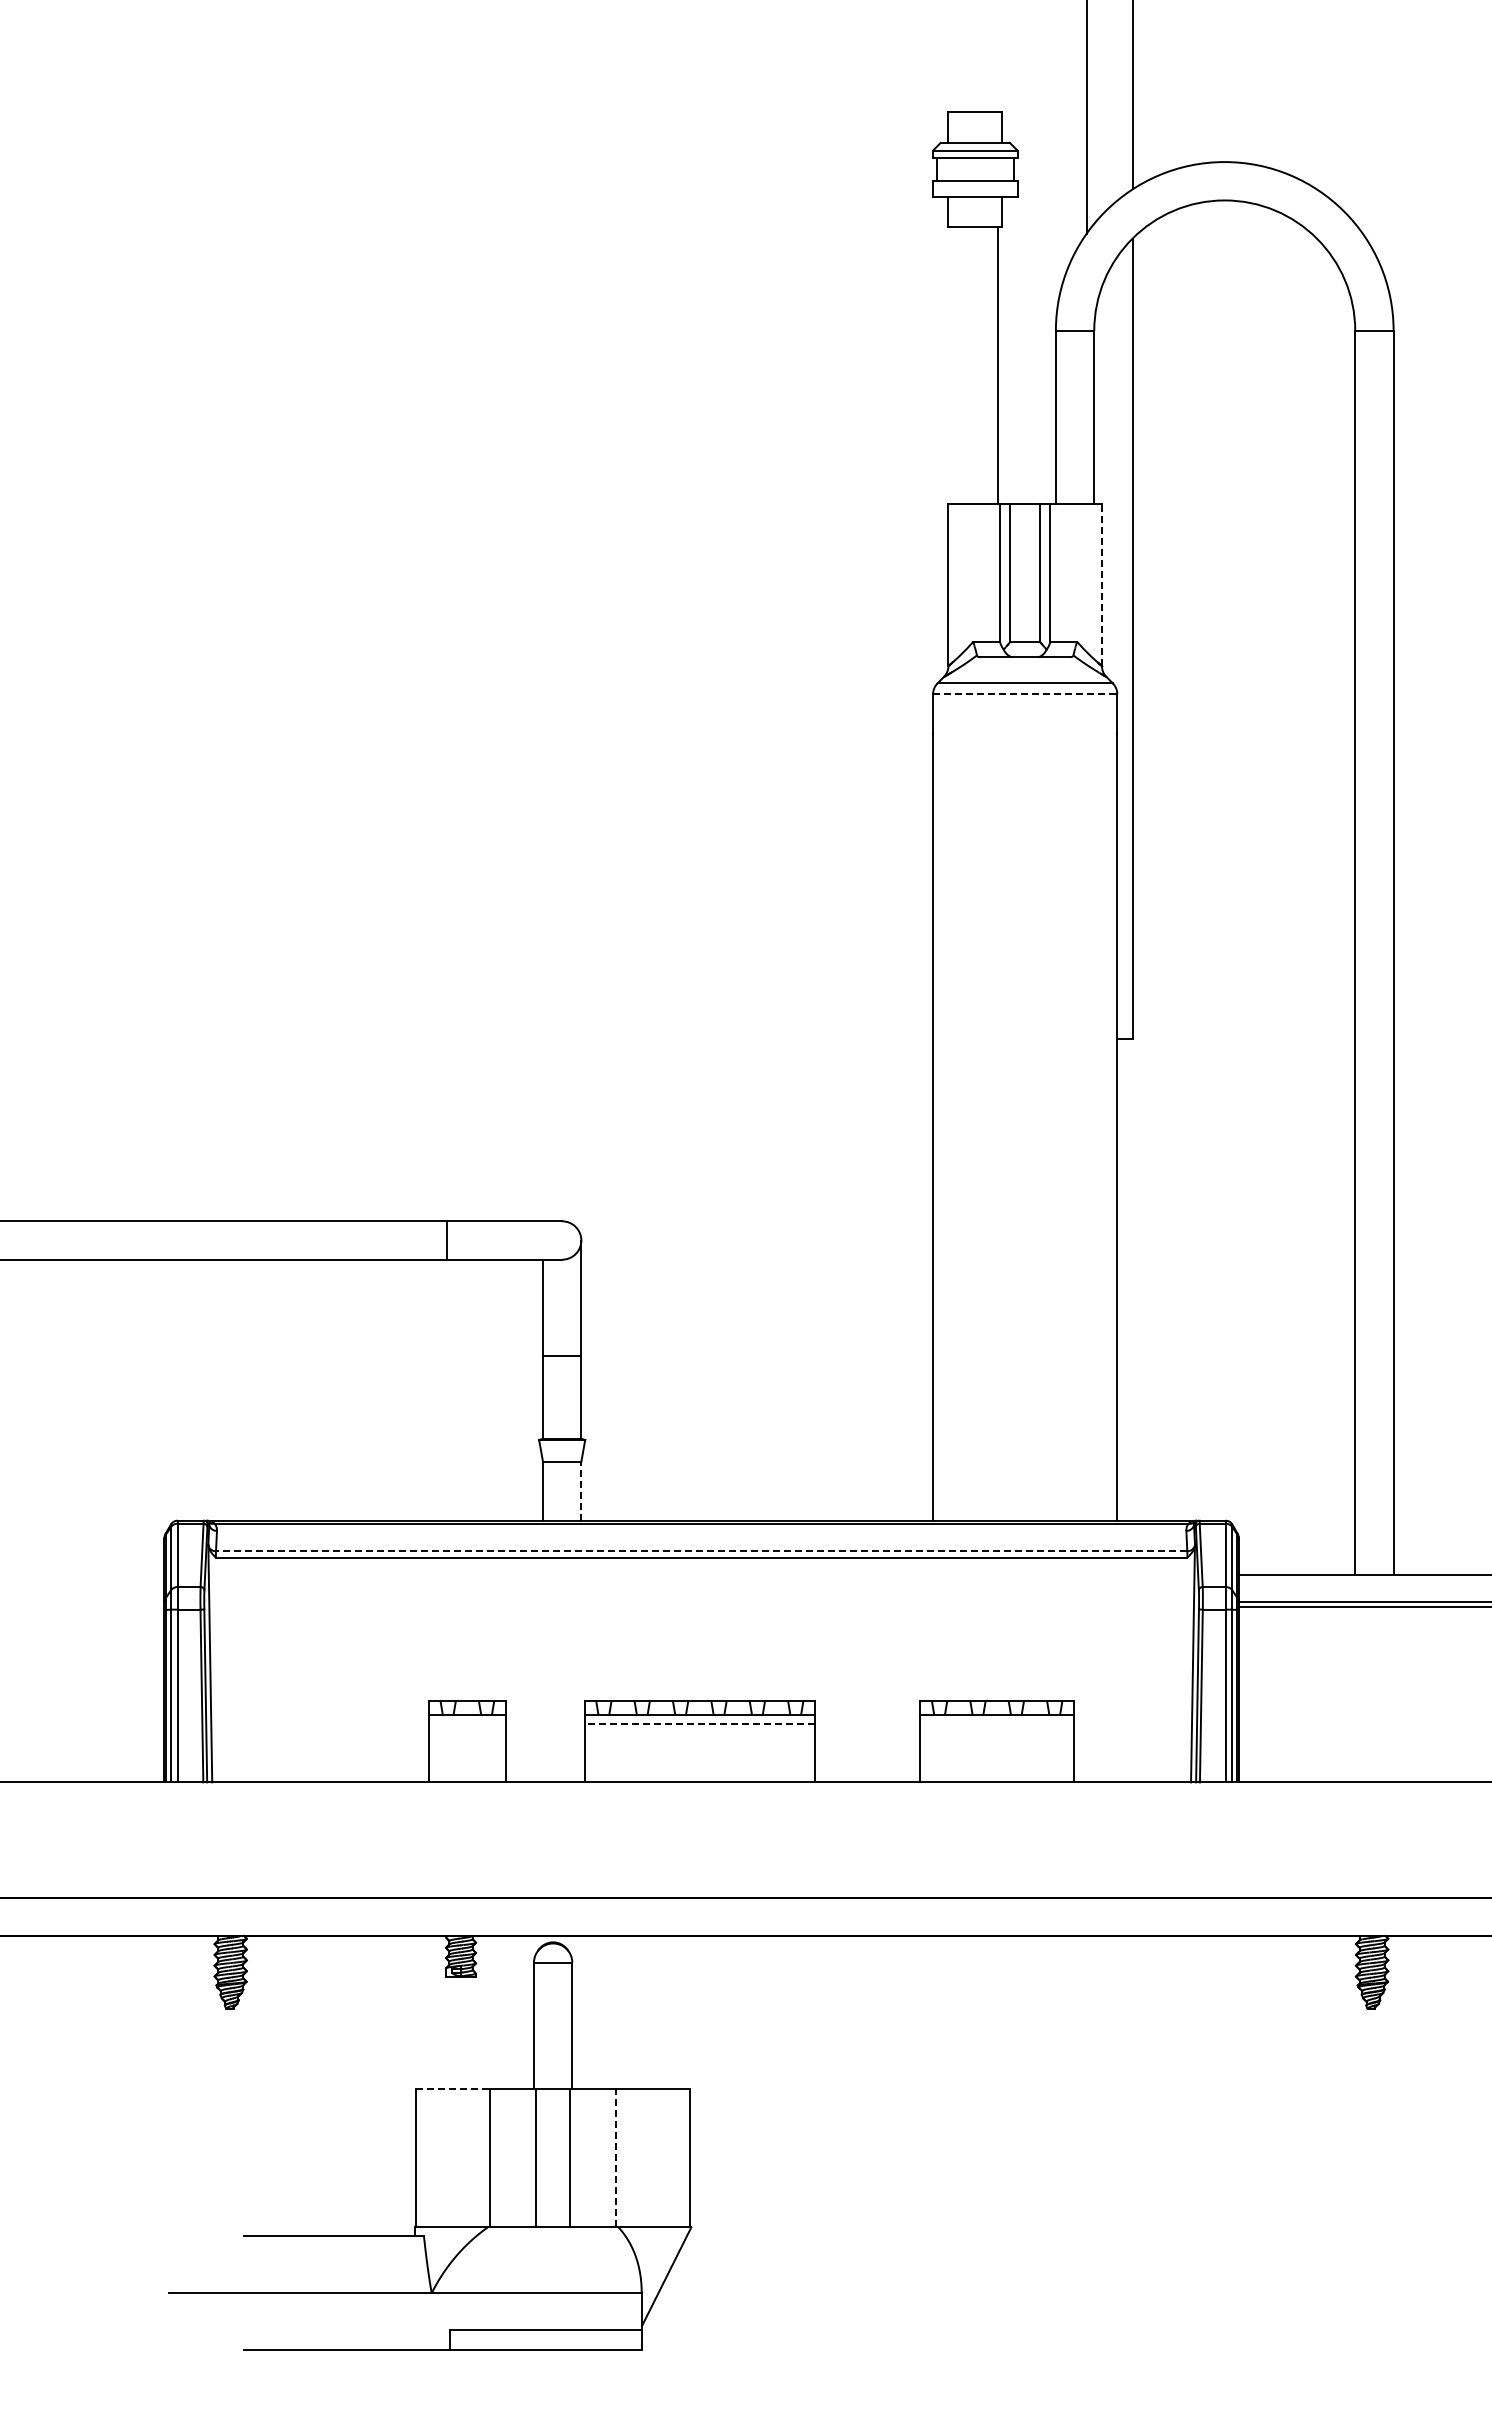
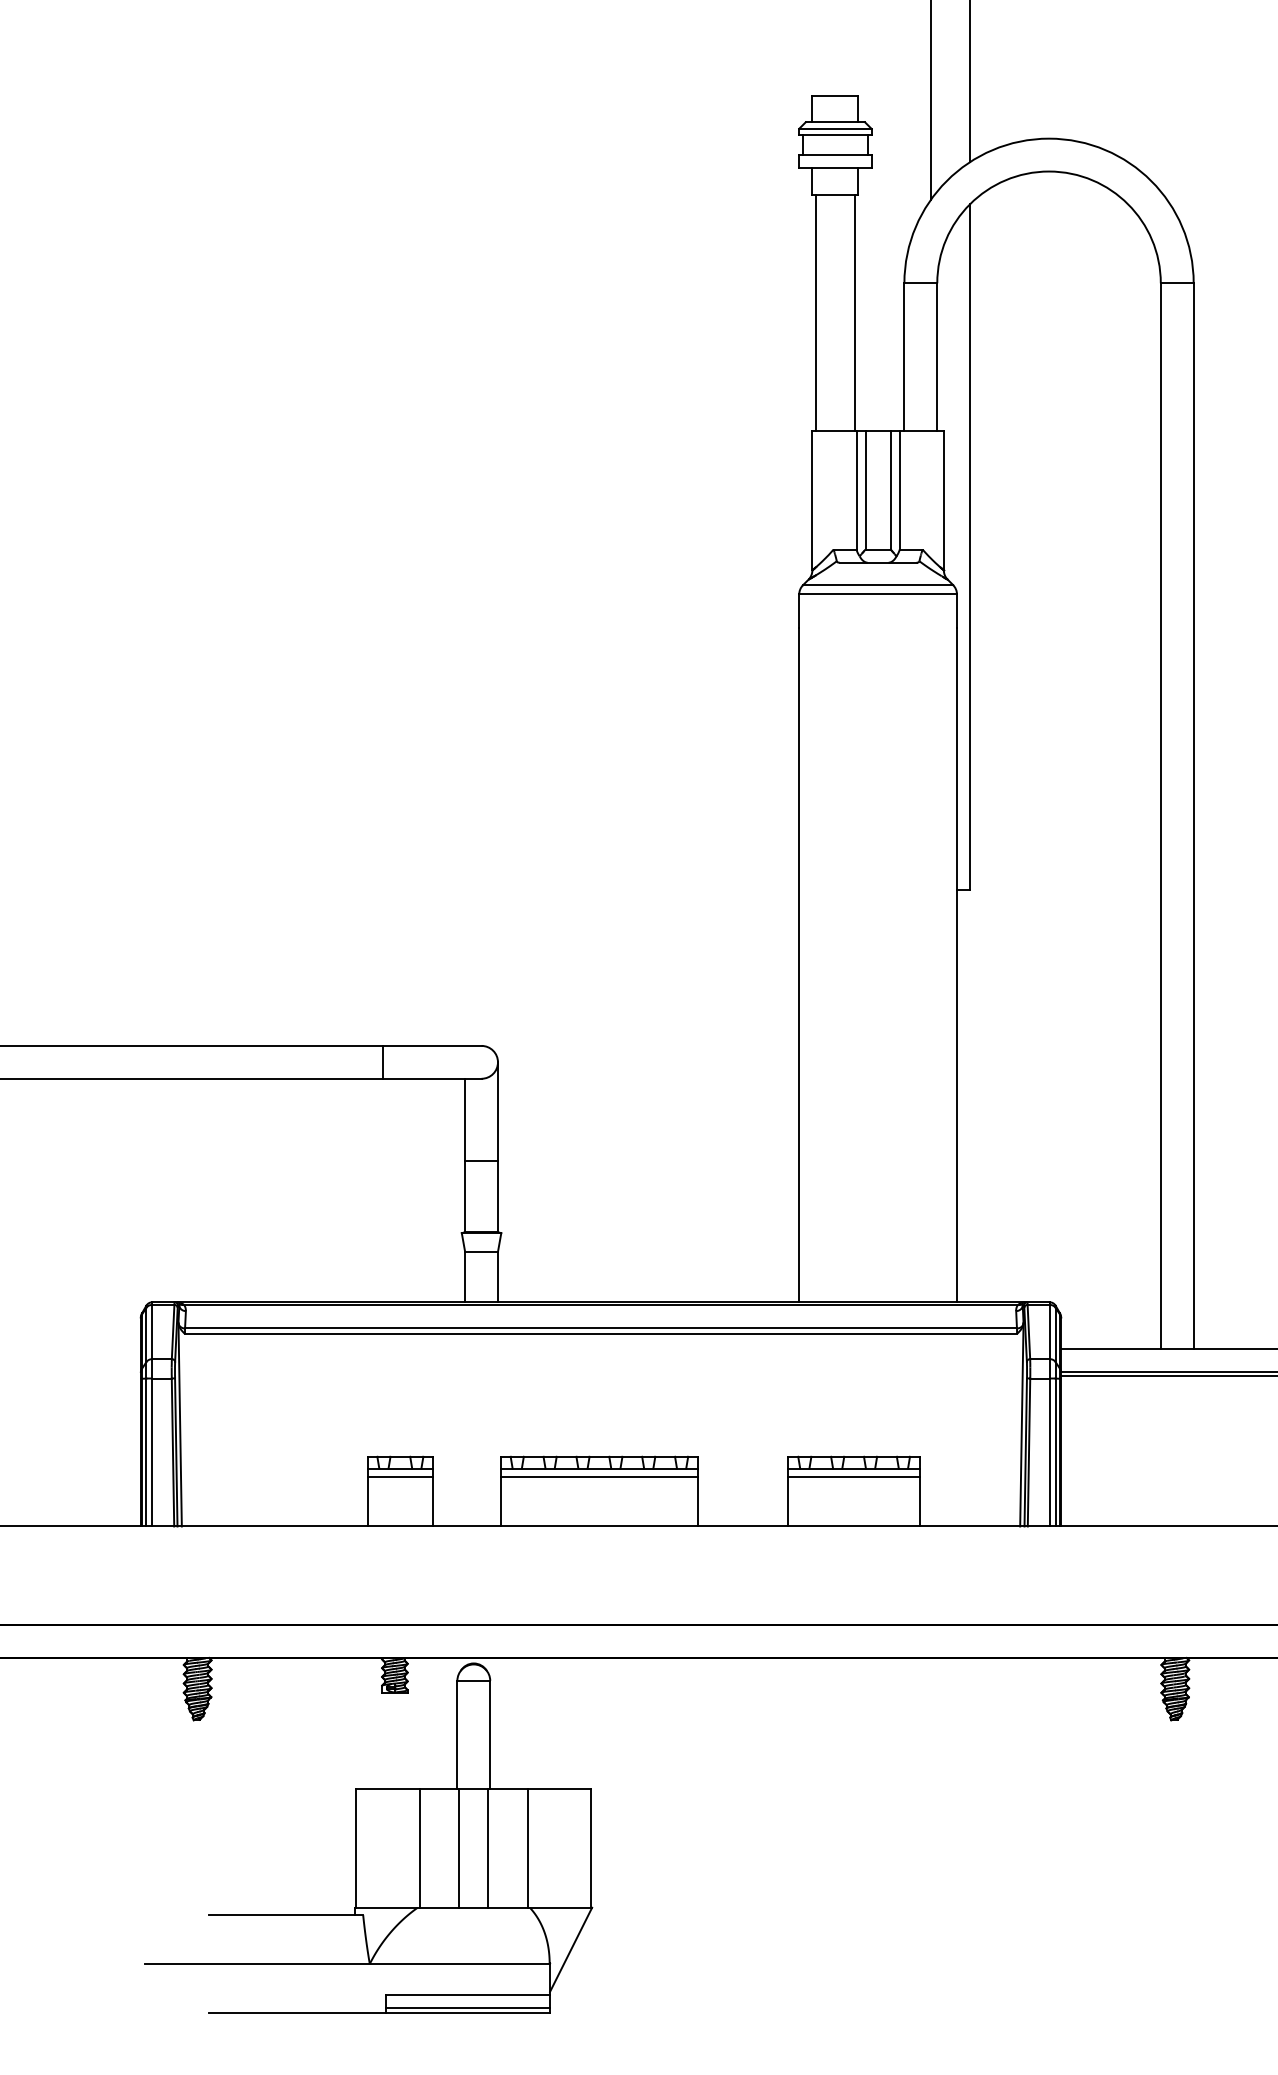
line: (952, 365) -> (815, 312), added
line: (1101, 584) -> (943, 500), dashed -> solid
line: (1025, 694) -> (878, 594), dashed -> solid
line: (581, 1490) -> (498, 1276), dashed -> solid
line: (701, 1551) -> (600, 1328), dashed -> solid
line: (467, 1724) -> (400, 1476), added
line: (699, 1724) -> (599, 1476), dashed -> solid
line: (996, 1724) -> (853, 1476), added
line: (453, 2089) -> (388, 1789), dashed -> solid
line: (616, 2157) -> (528, 1847), dashed -> solid
line: (546, 2344) -> (468, 2007), added

